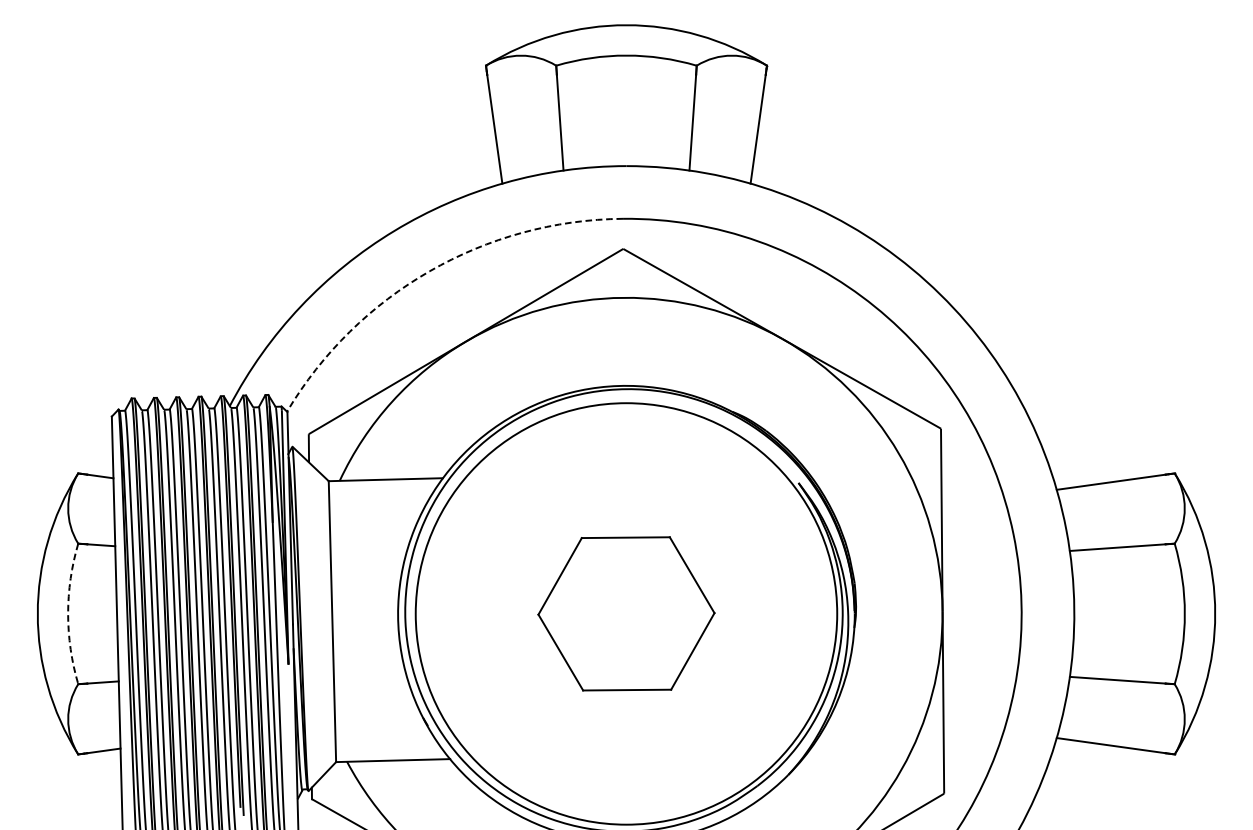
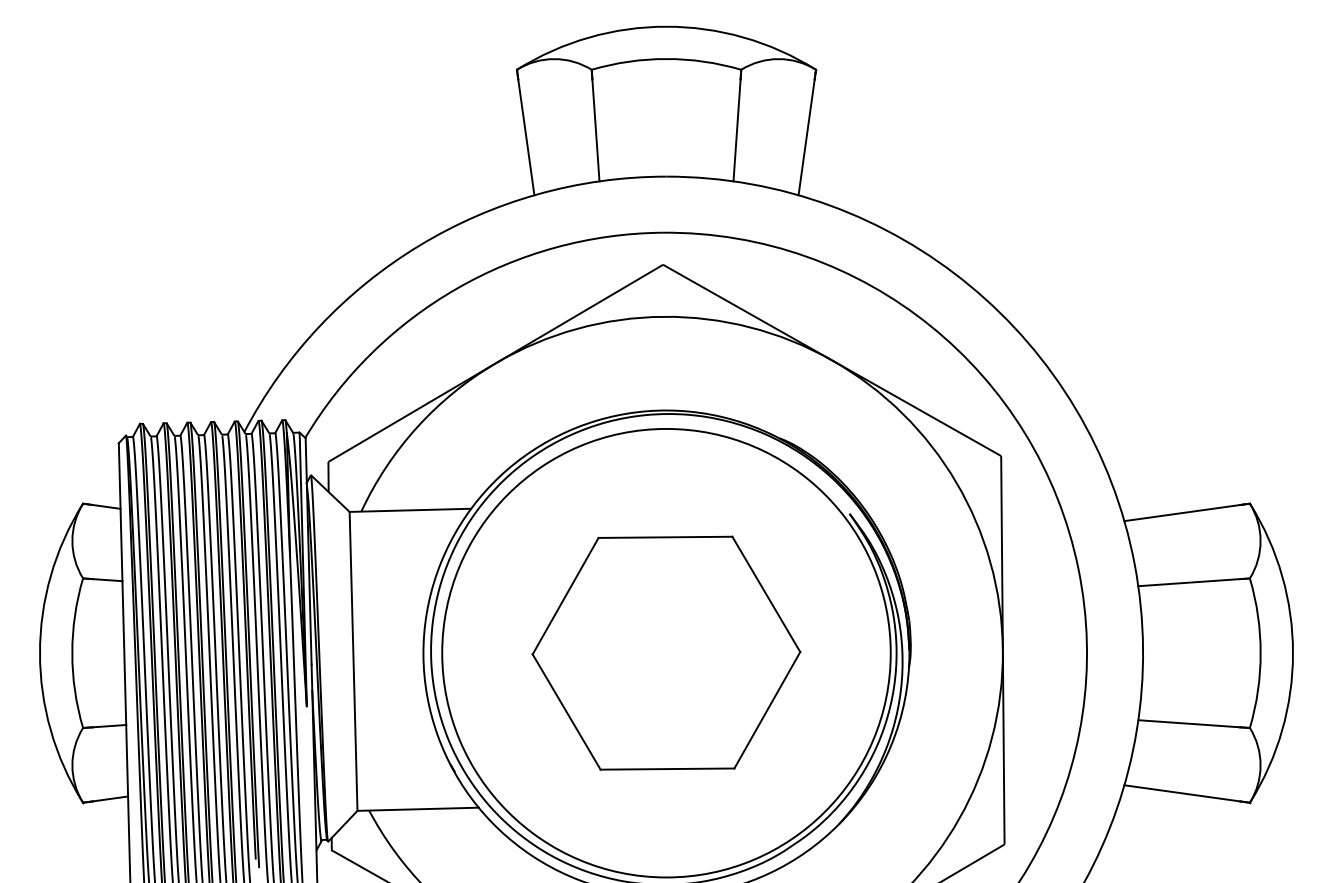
arc: (430, 271) -> (457, 288), dashed -> solid
part: (626, 613) -> (666, 652), size x1.43
arc: (68, 614) -> (72, 653), dashed -> solid

